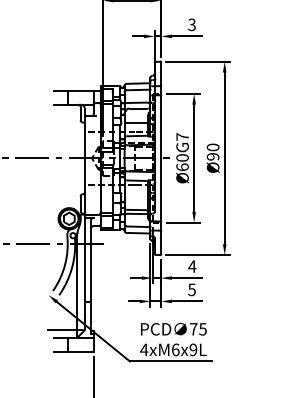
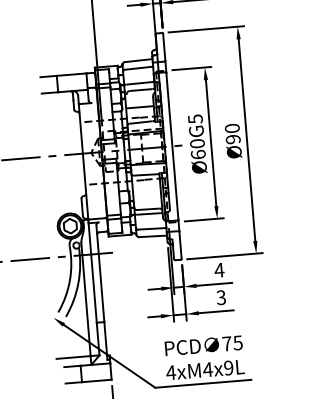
text: (182, 136) -> (195, 118), Ø60G7 -> Ø60G5
text: (191, 289) -> (220, 297), 5 -> 3
text: (175, 349) -> (207, 369), 4xM6x9L -> 4xM4x9L

